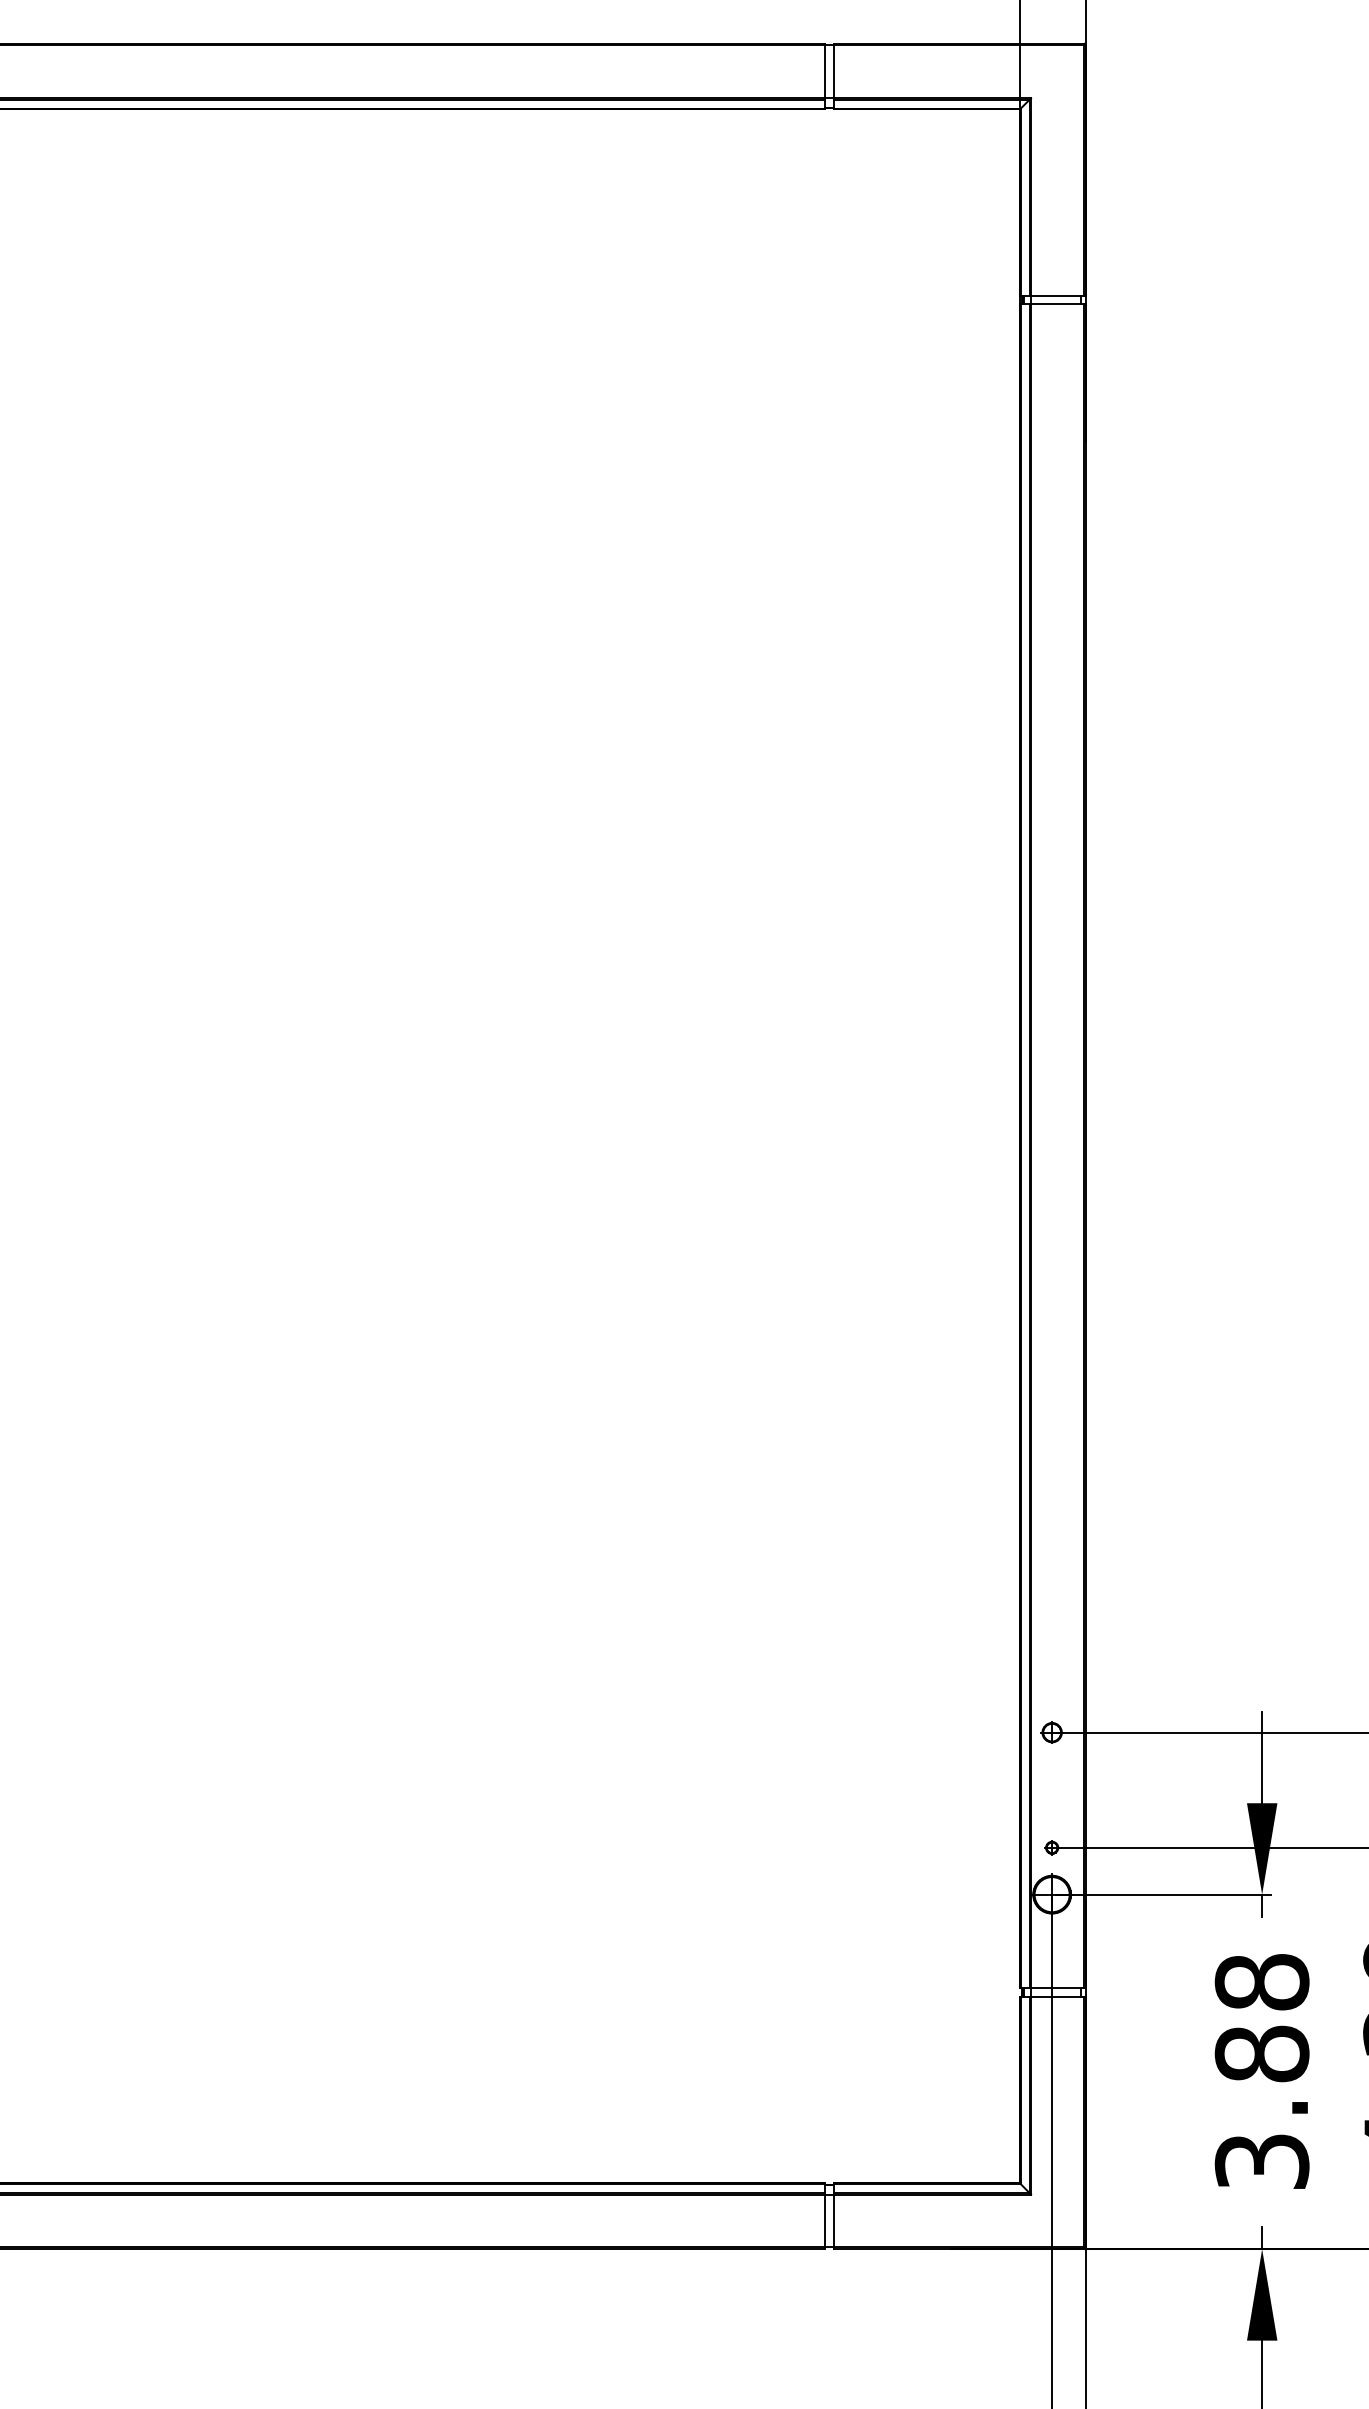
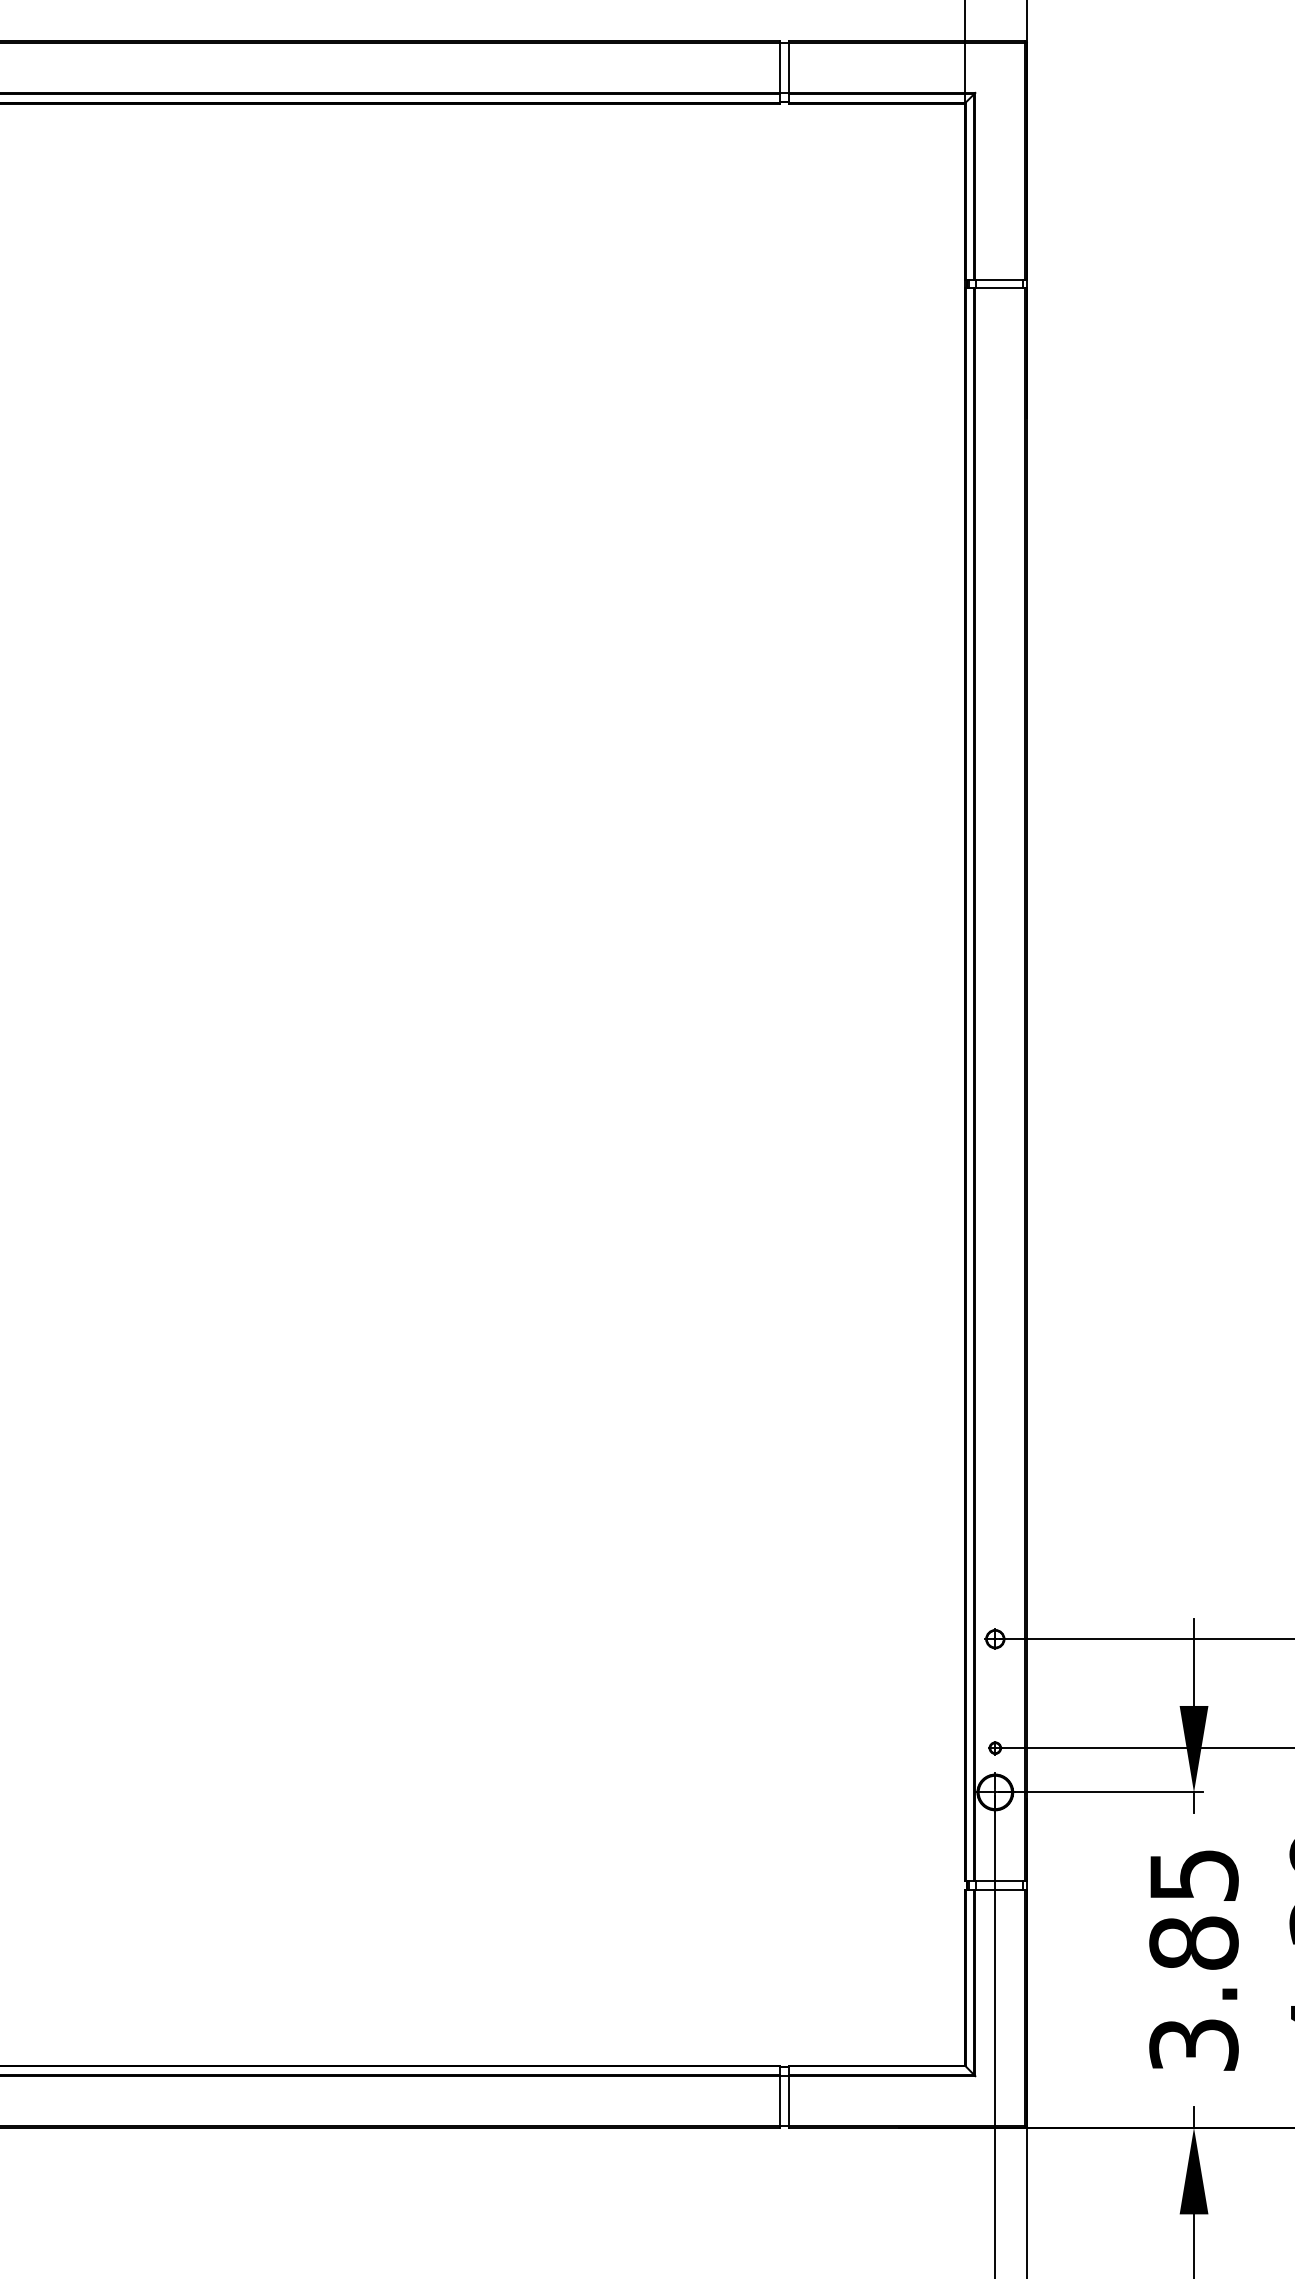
text: (1261, 1981) -> (1193, 1874), 3.88 -> 3.85

